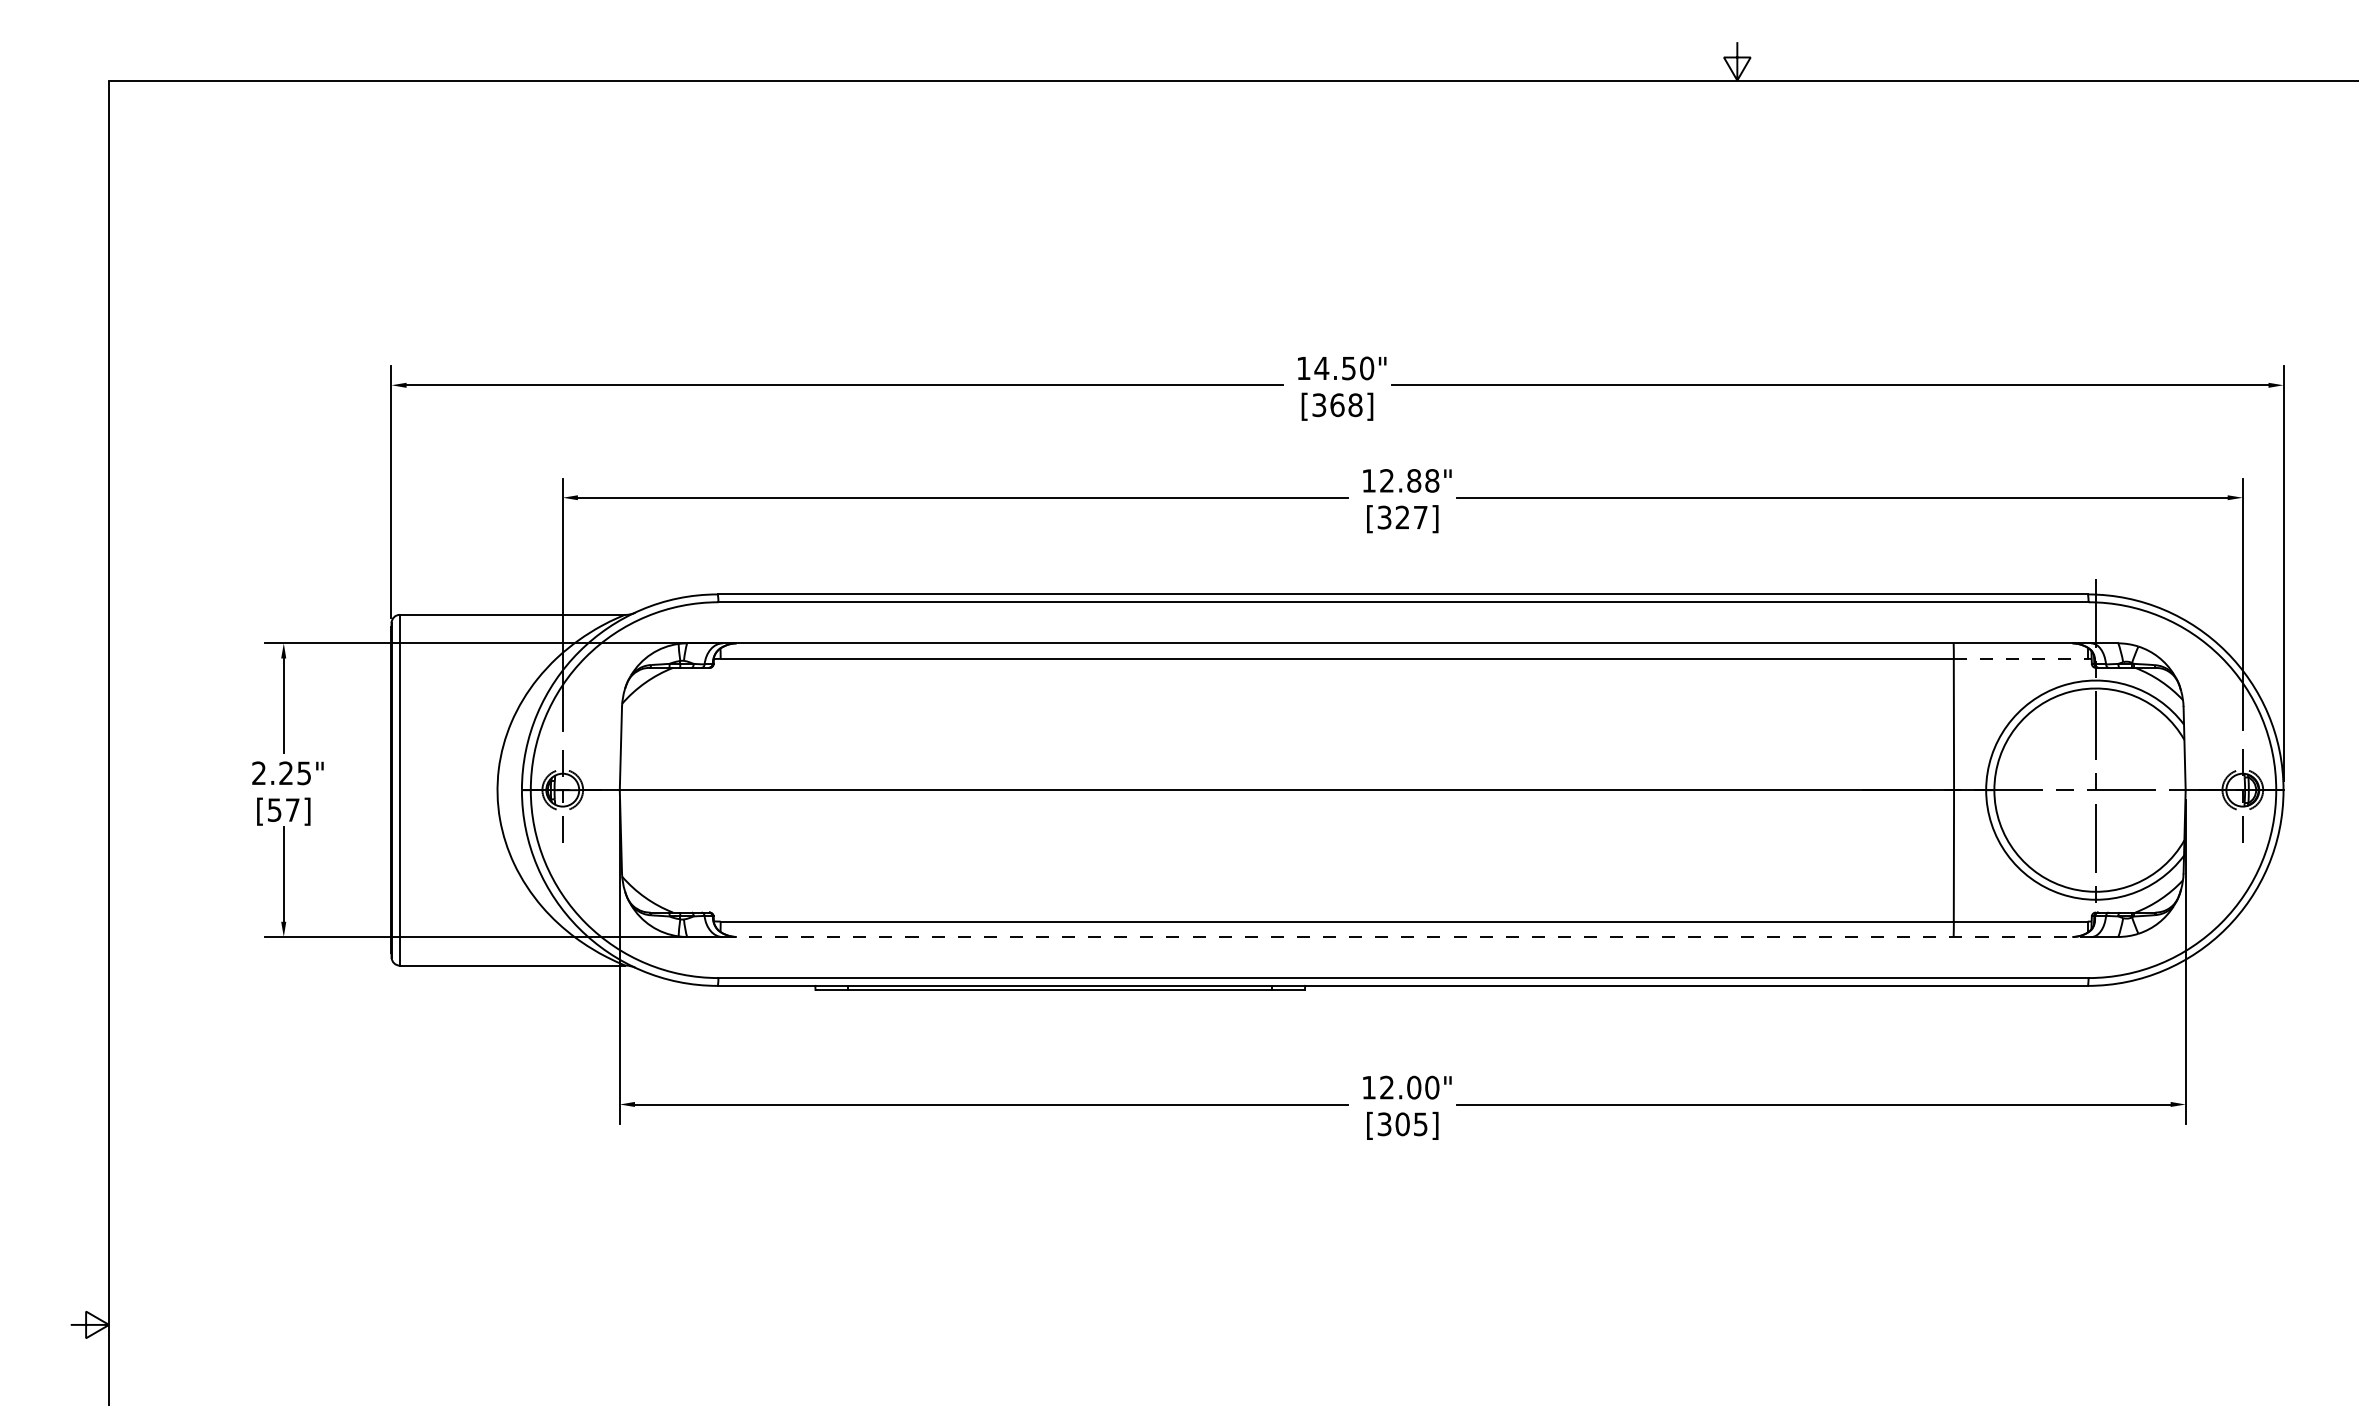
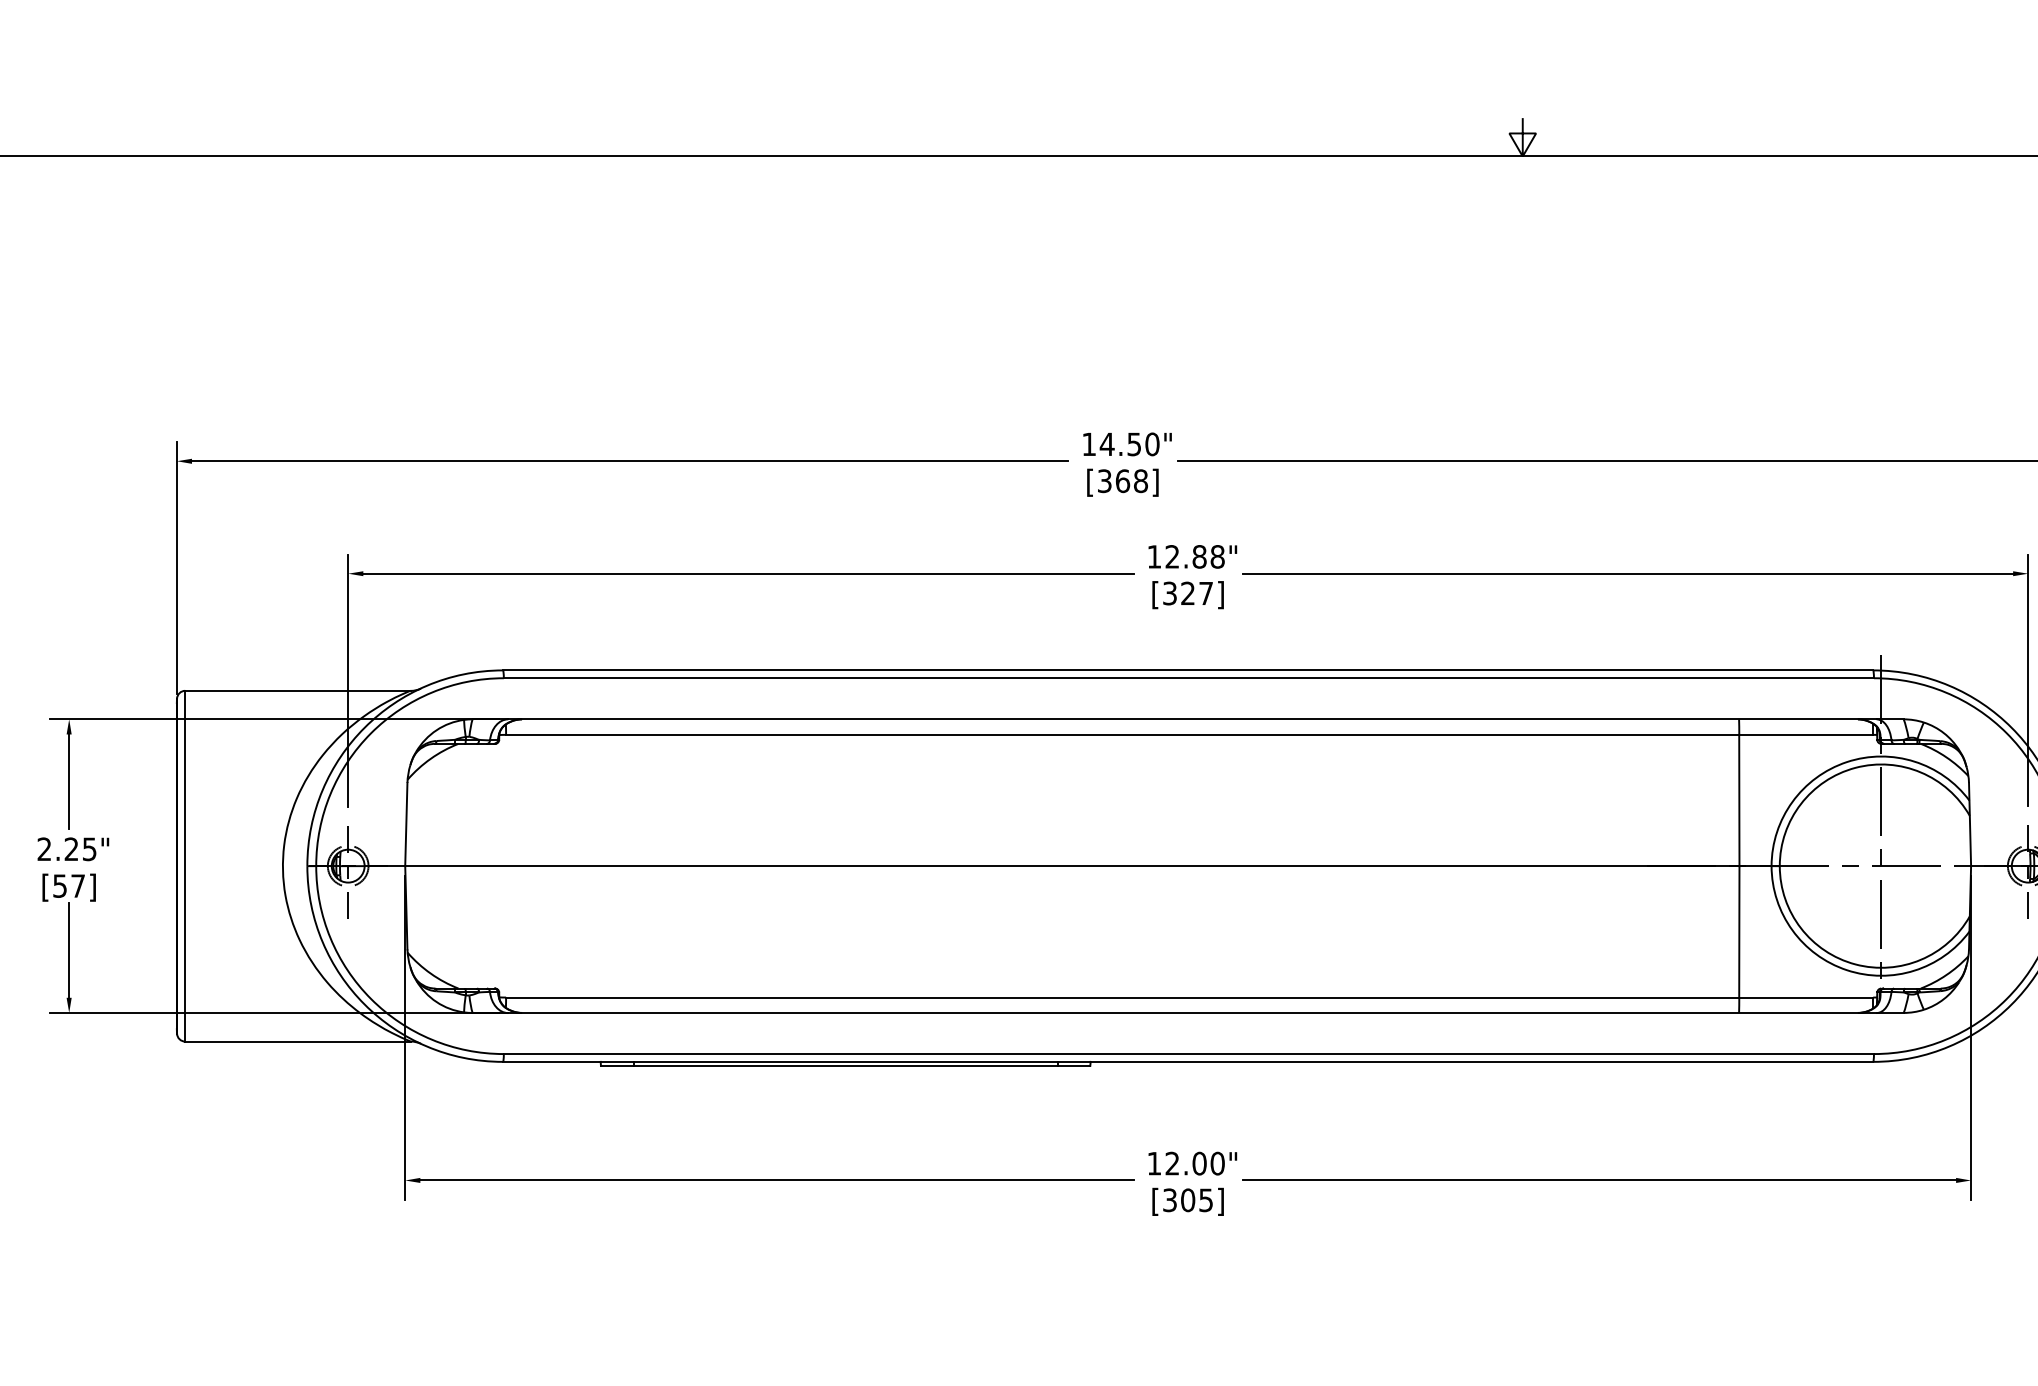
line: (2021, 658) -> (1806, 734), dashed -> solid
line: (1407, 936) -> (1192, 1012), dashed -> solid

